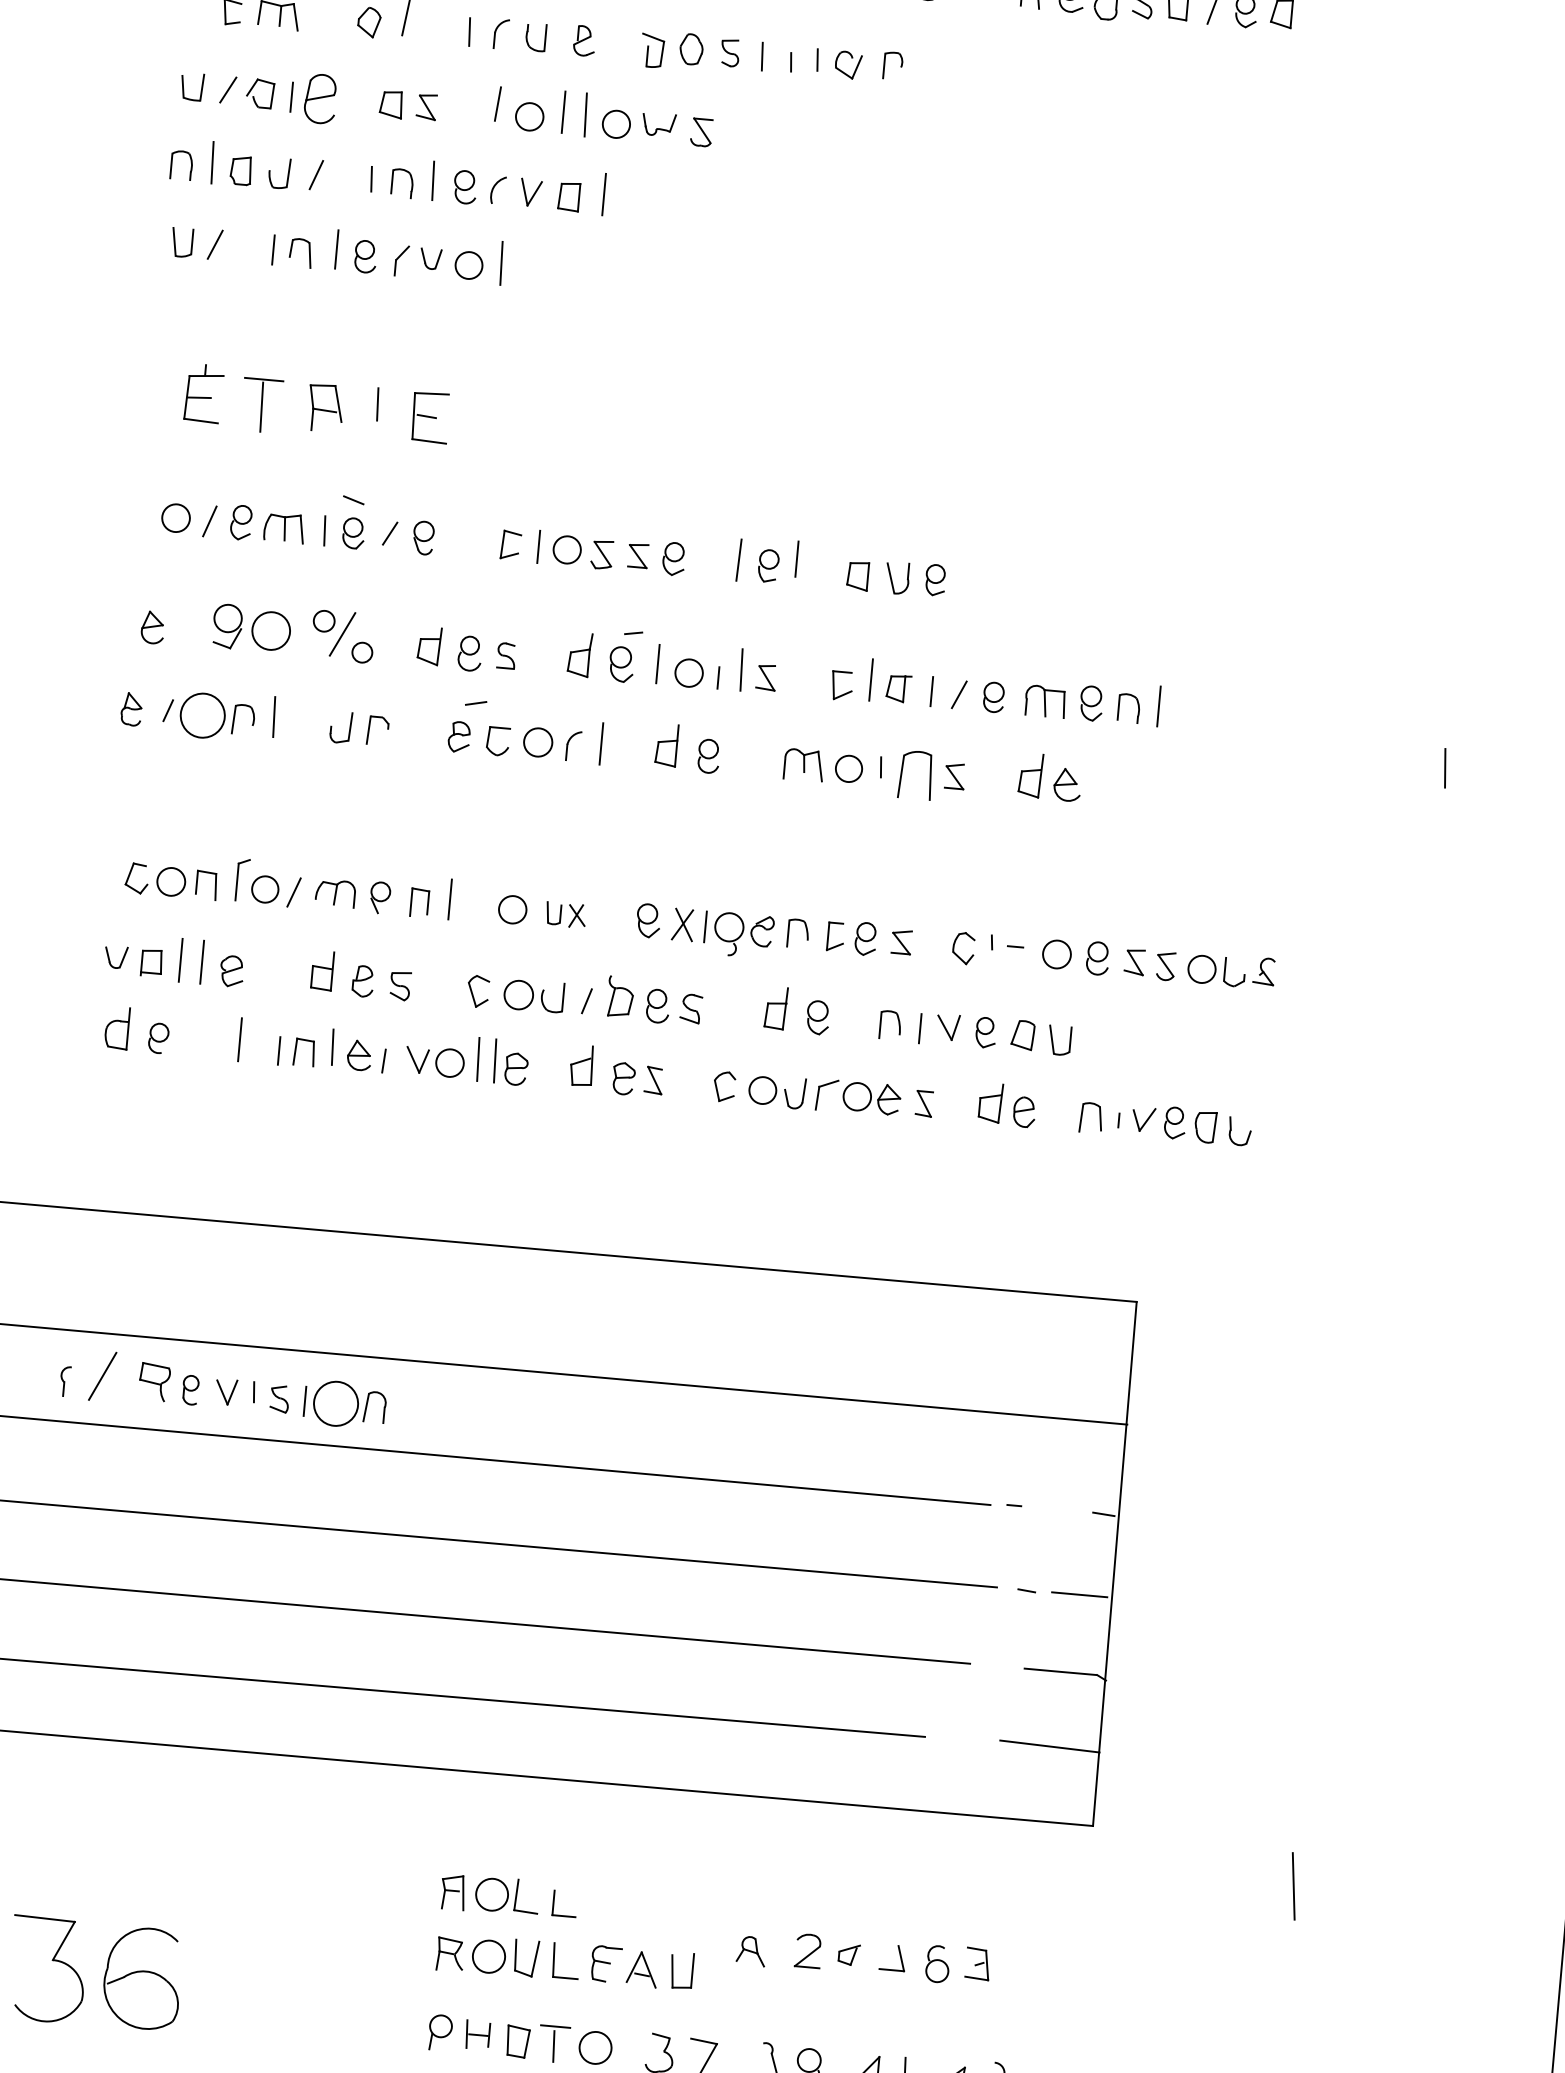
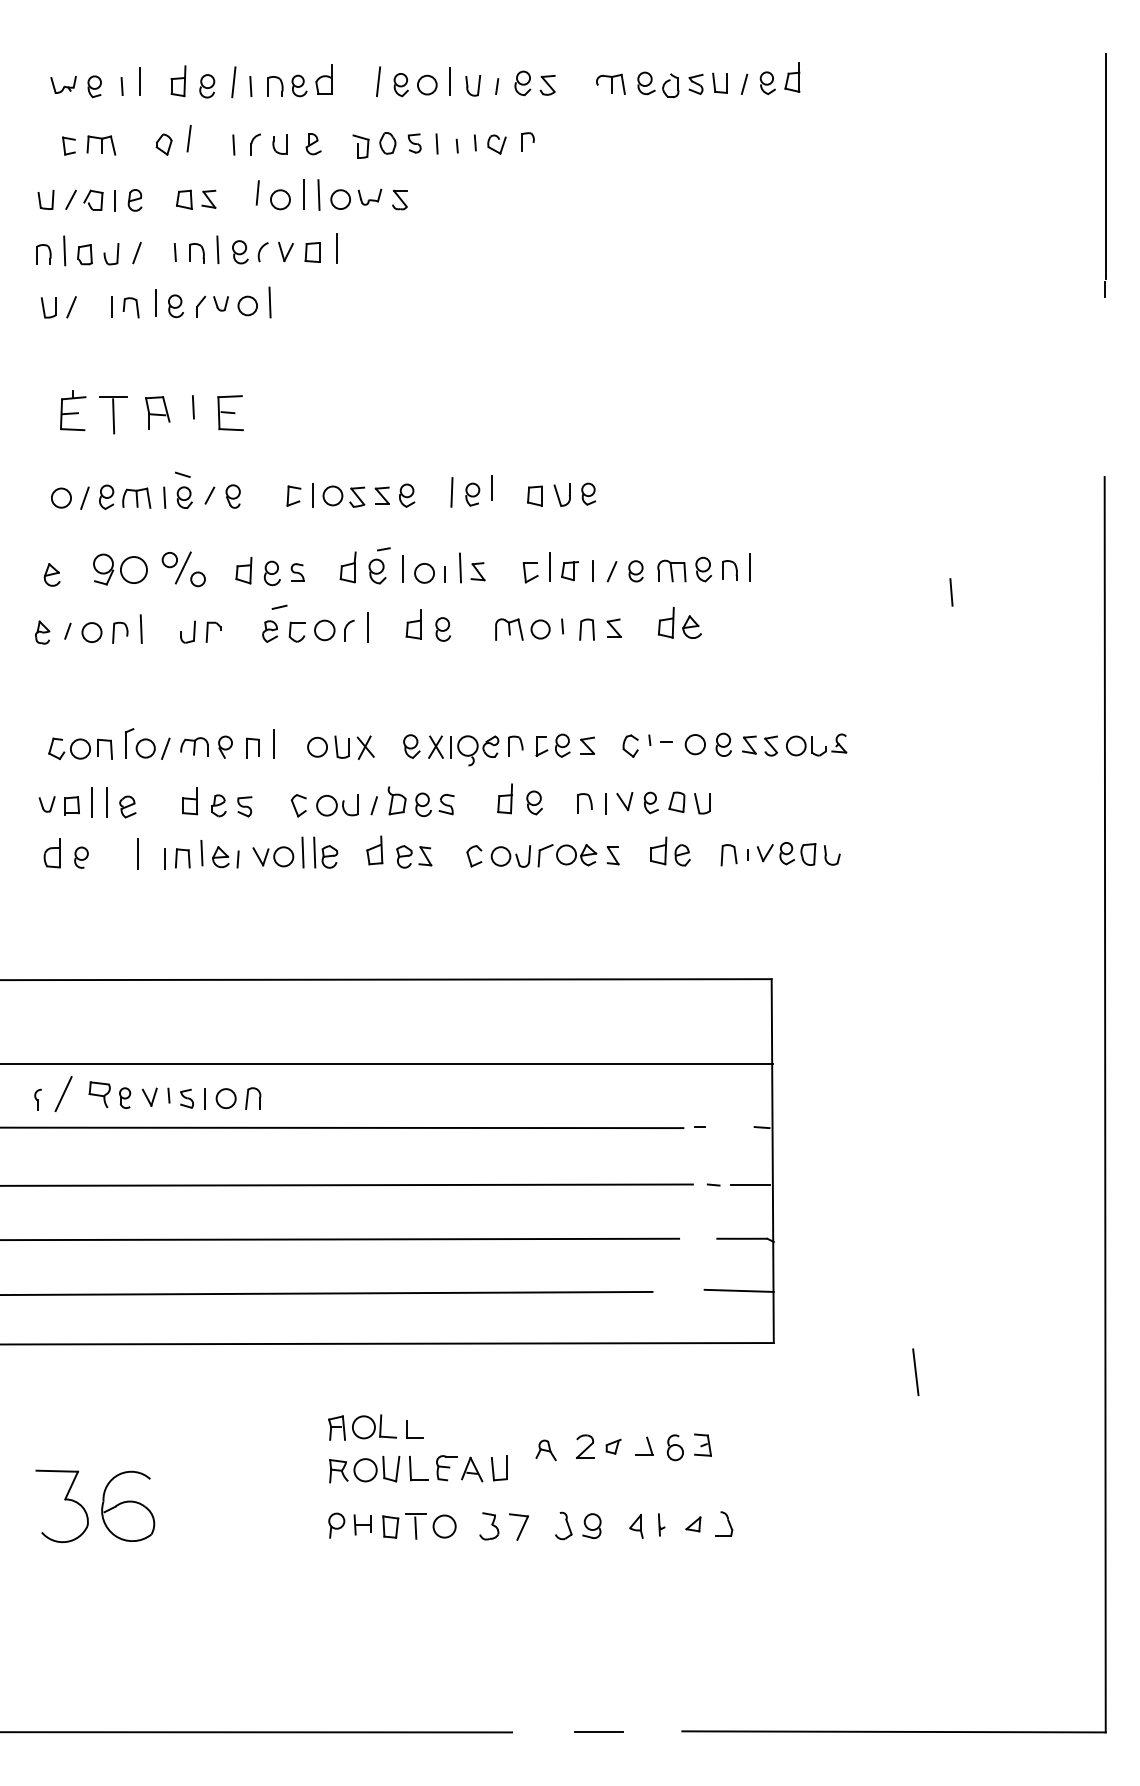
part: (319, 99) -> (134, 200), size x0.62
circle: (202, 715) -> (91, 632), size x0.62
part: (915, 774) -> (586, 629), size x0.62
part: (565, 914) -> (354, 747), size x1.43
circle: (335, 1403) -> (225, 1098), size x0.62

